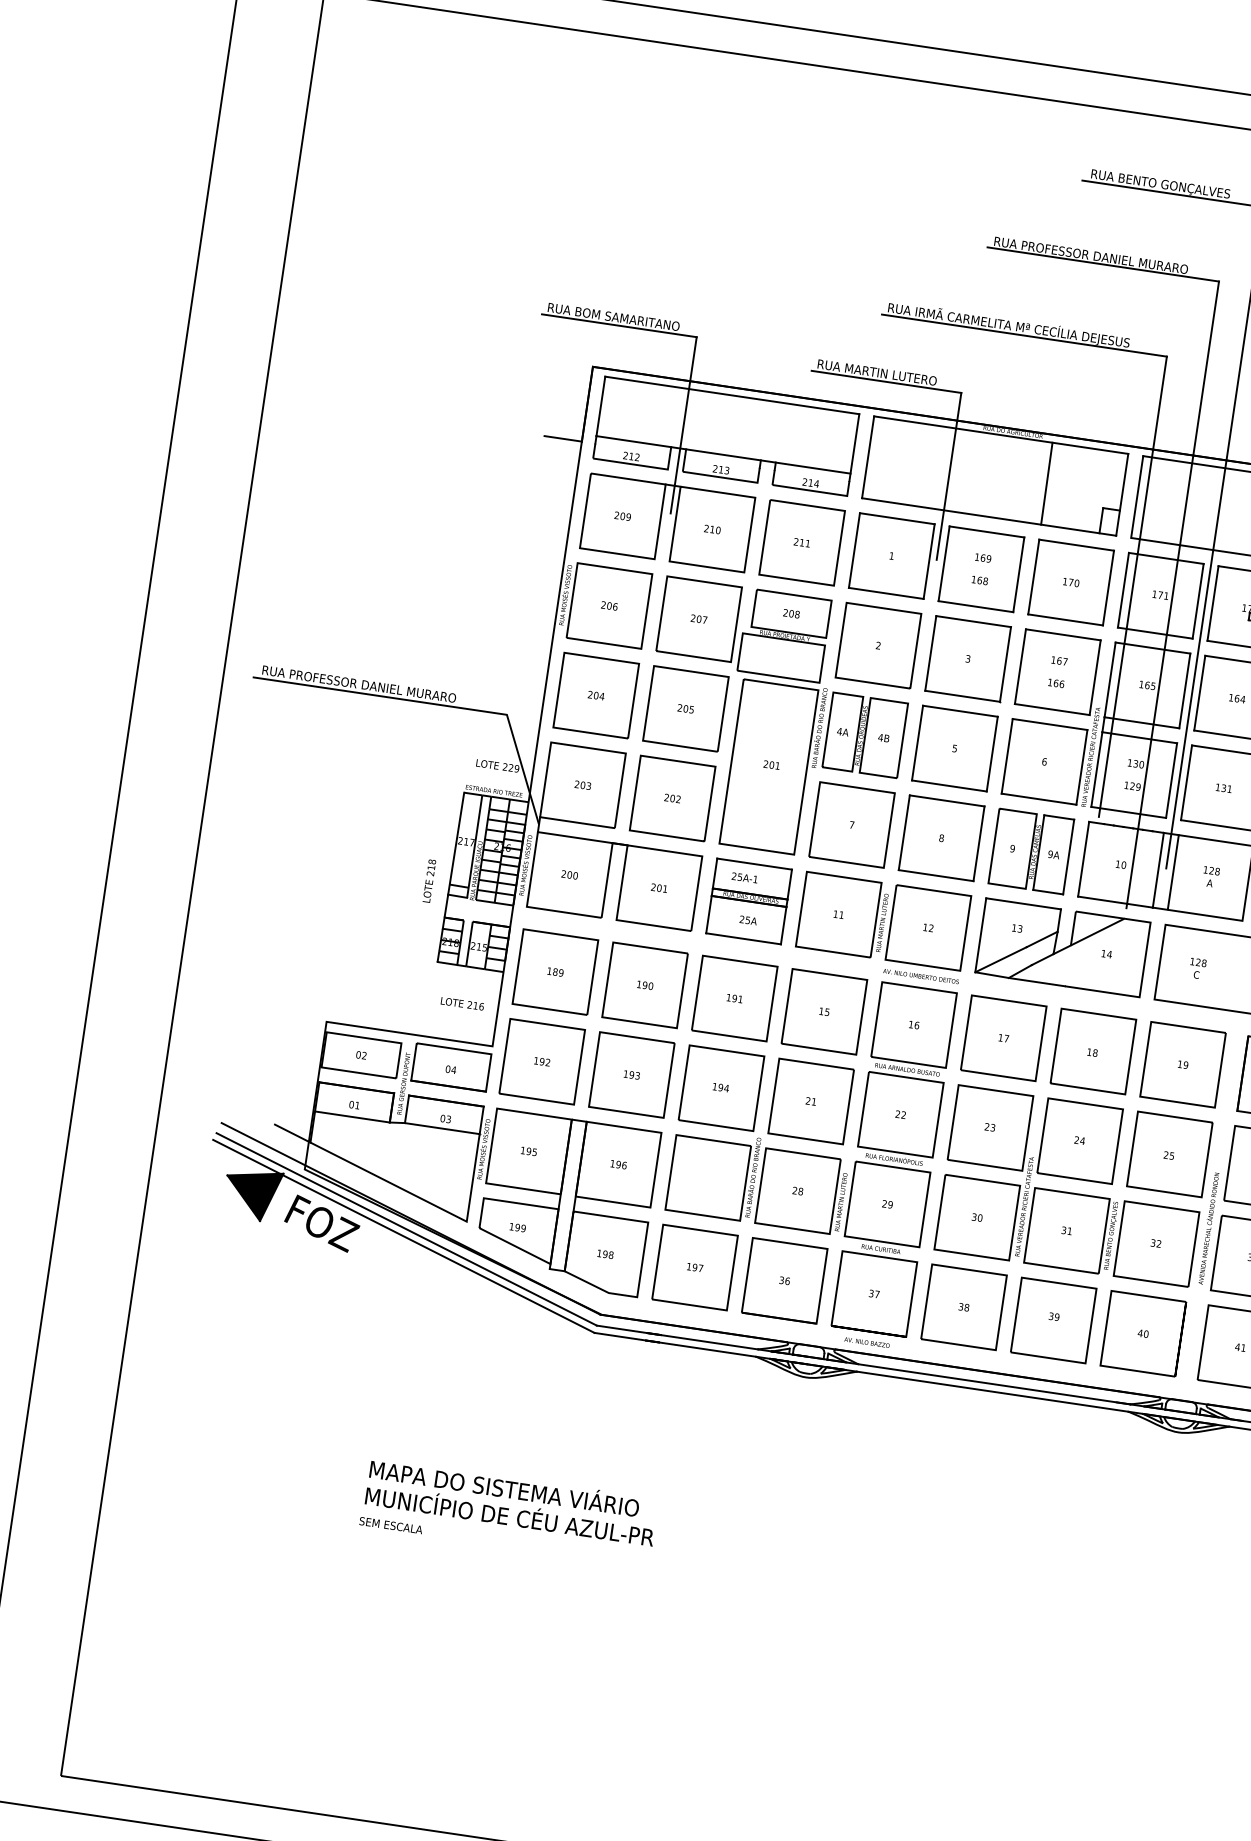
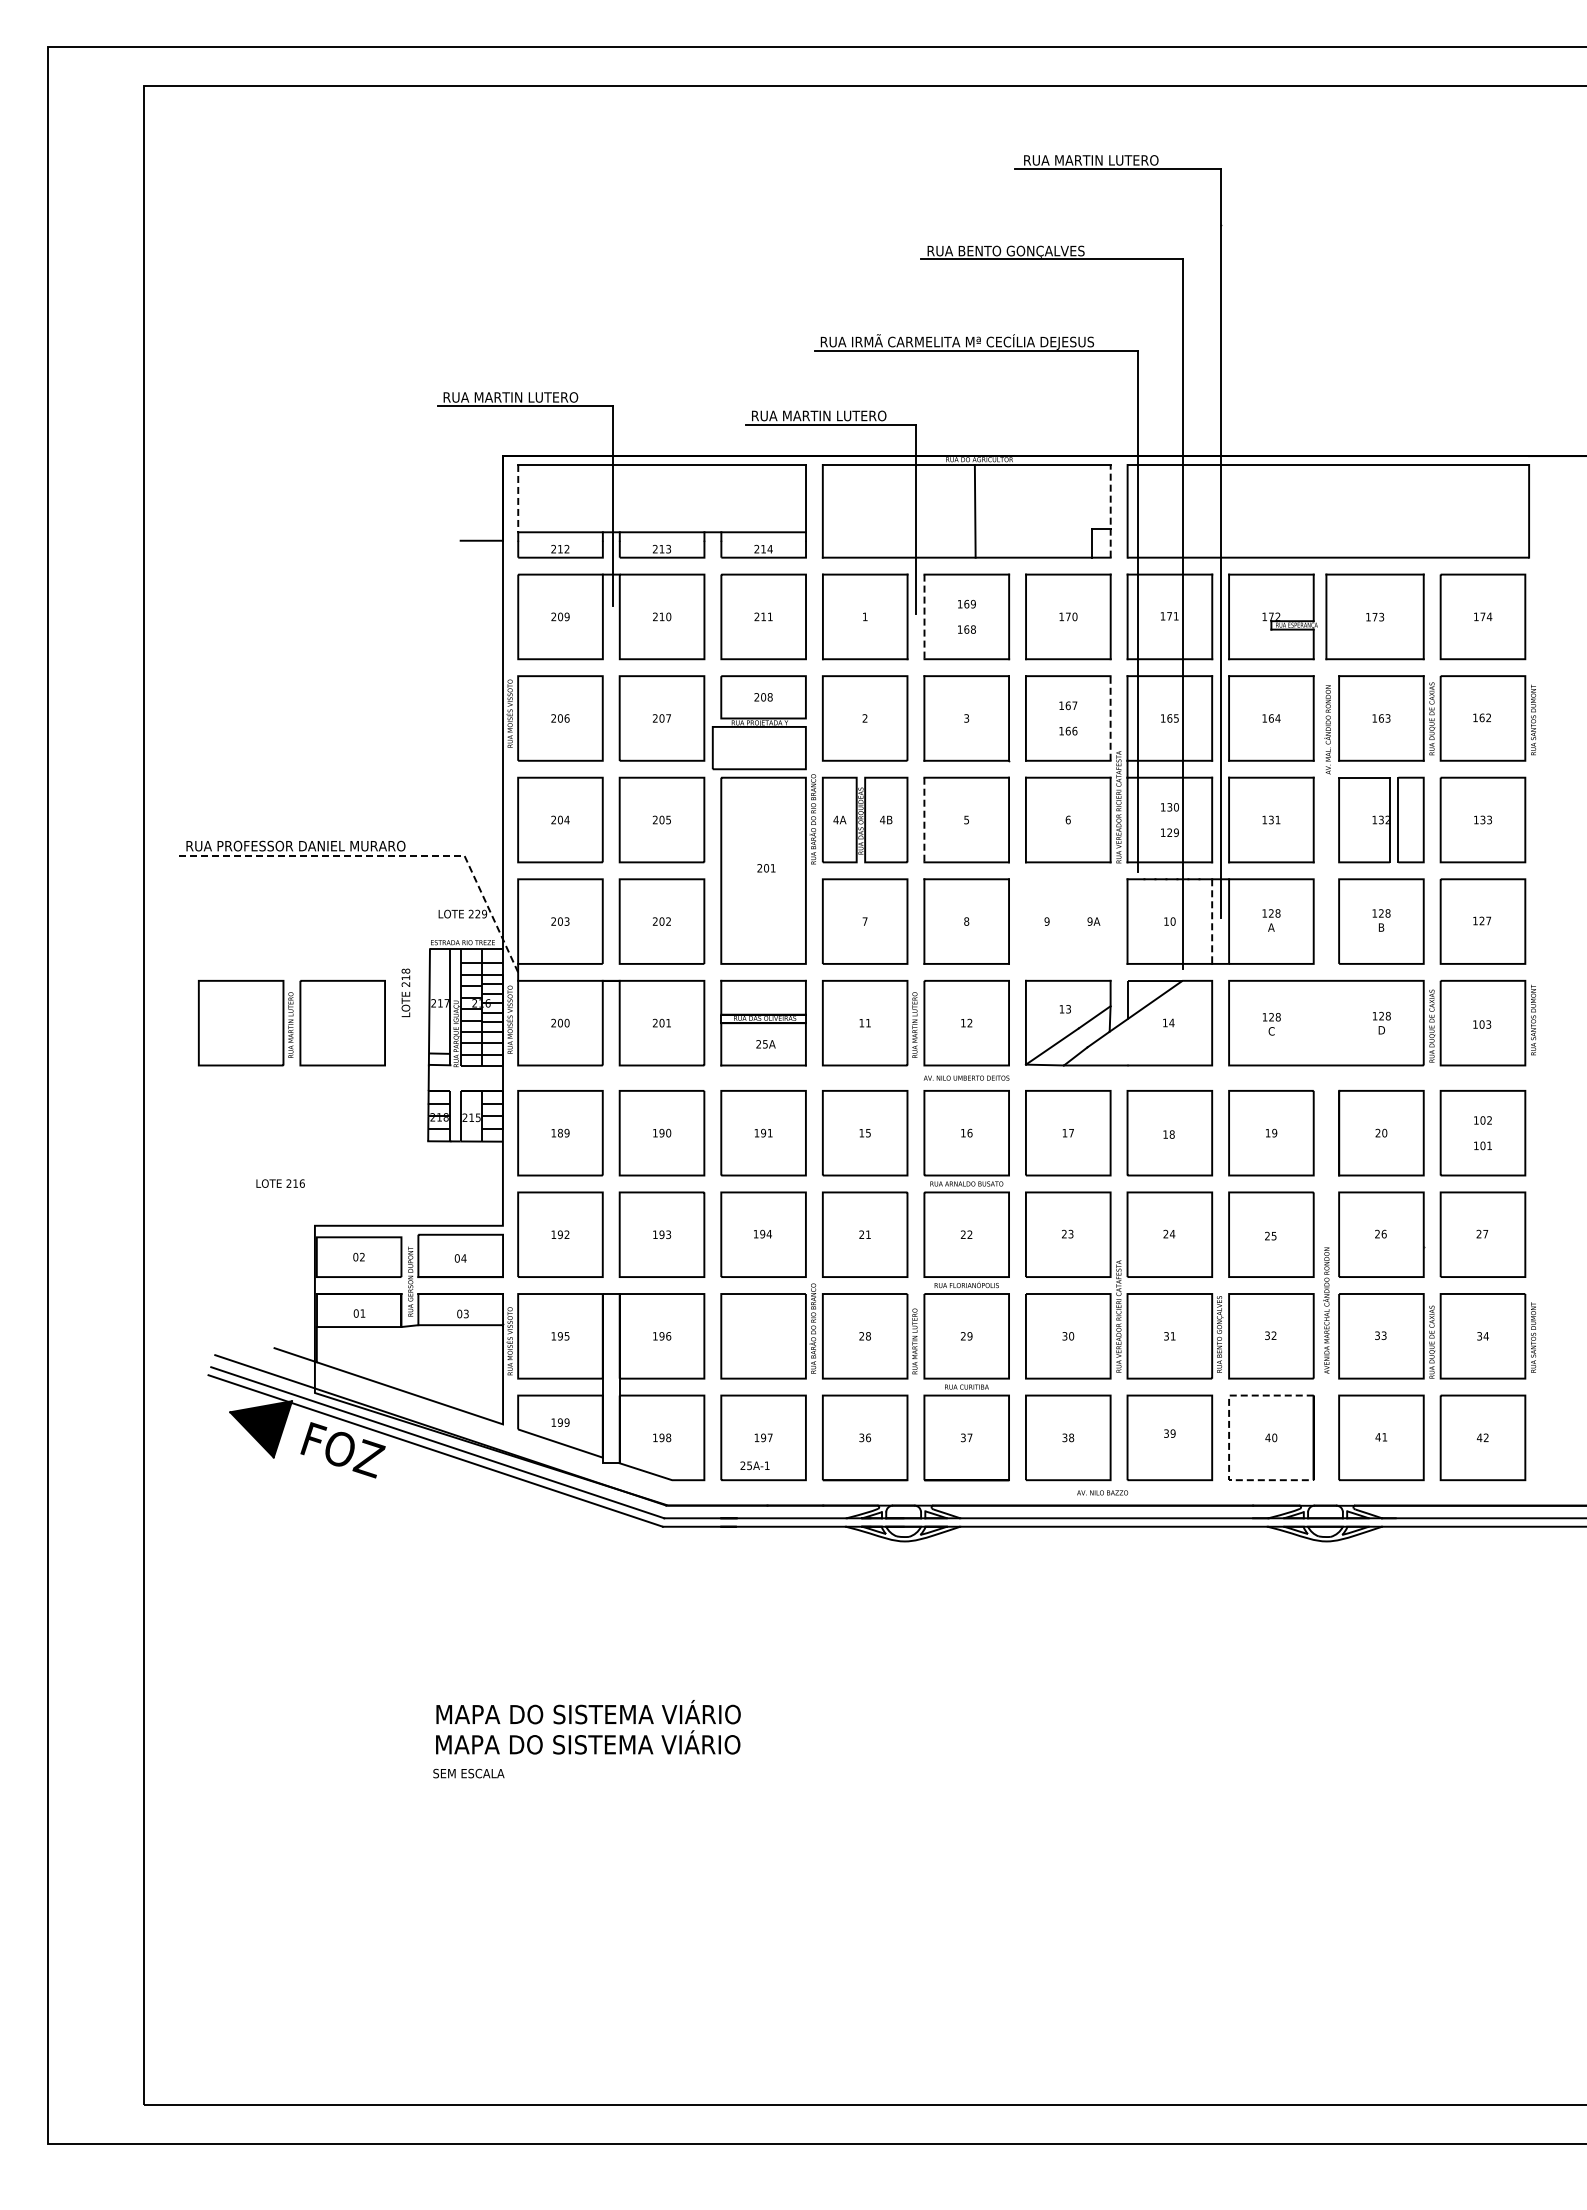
text: (1174, 187) -> (1118, 161), RUA BENTO GONÇALVES -> RUA MARTIN LUTERO
text: (1105, 258) -> (1053, 251), RUA PROFESSOR DANIEL MURARO -> RUA BENTO GONÇALVES
text: (628, 319) -> (534, 397), RUA BOM SAMARITANO -> RUA MARTIN LUTERO
line: (601, 406) -> (518, 498), solid -> dashed
line: (1046, 482) -> (974, 510), moved
line: (1122, 494) -> (1110, 510), solid -> dashed
line: (944, 564) -> (924, 617), solid -> dashed
line: (1095, 676) -> (1110, 717), solid -> dashed
line: (437, 704) -> (385, 855), solid -> dashed
line: (917, 743) -> (924, 820), solid -> dashed
part: (332, 840) -> (291, 1023), added
part: (1031, 851) -> (1068, 921), removed
line: (1158, 871) -> (1212, 922), solid -> dashed
text: (744, 877) -> (754, 1465), moved
text: (429, 880) -> (405, 992), moved
text: (462, 1003) -> (280, 1183), moved
line: (1106, 1328) -> (1229, 1438), solid -> dashed
text: (867, 1342) -> (1102, 1492), moved
text: (518, 1516) -> (608, 1742), MUNICÍPIO DE CÉU AZUL-PR -> MAPA DO SISTEMA VIÁRIO

